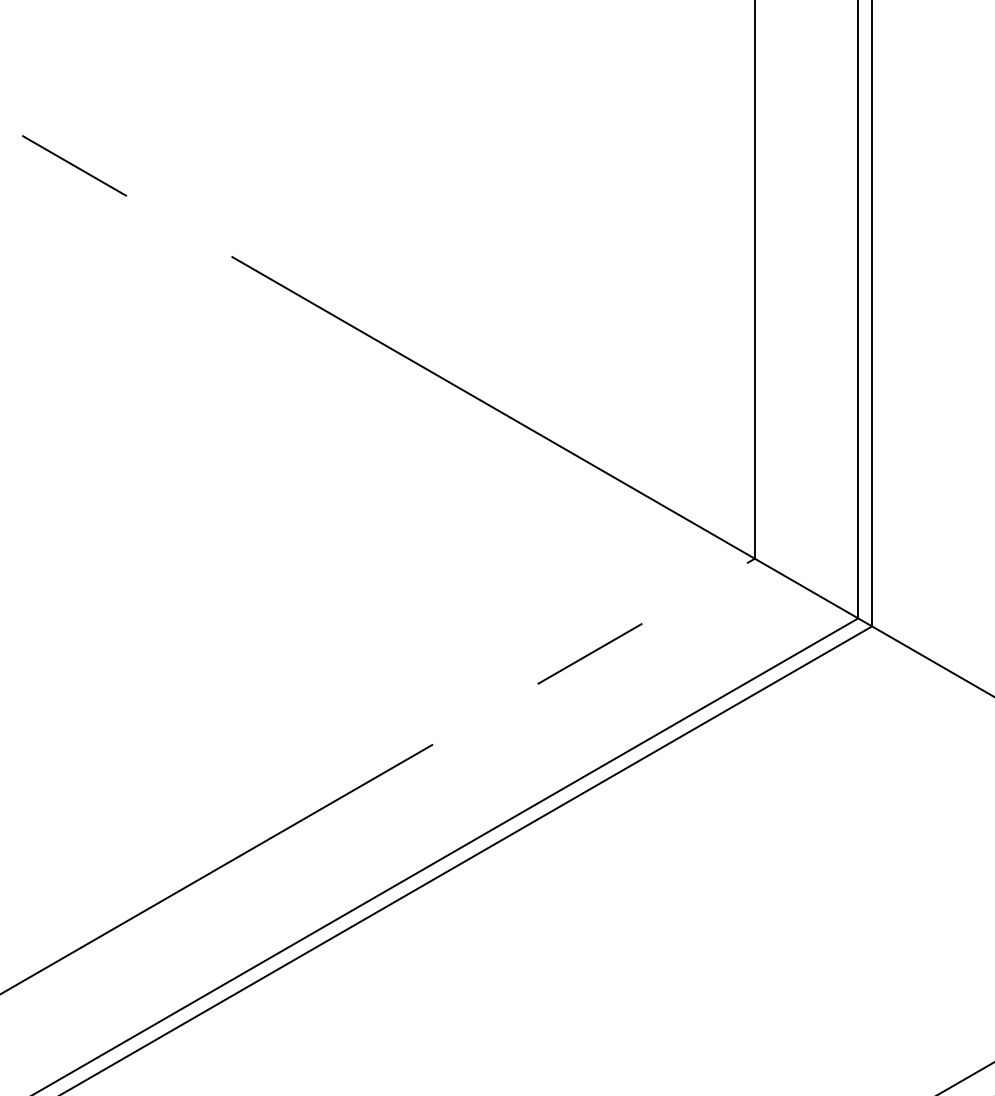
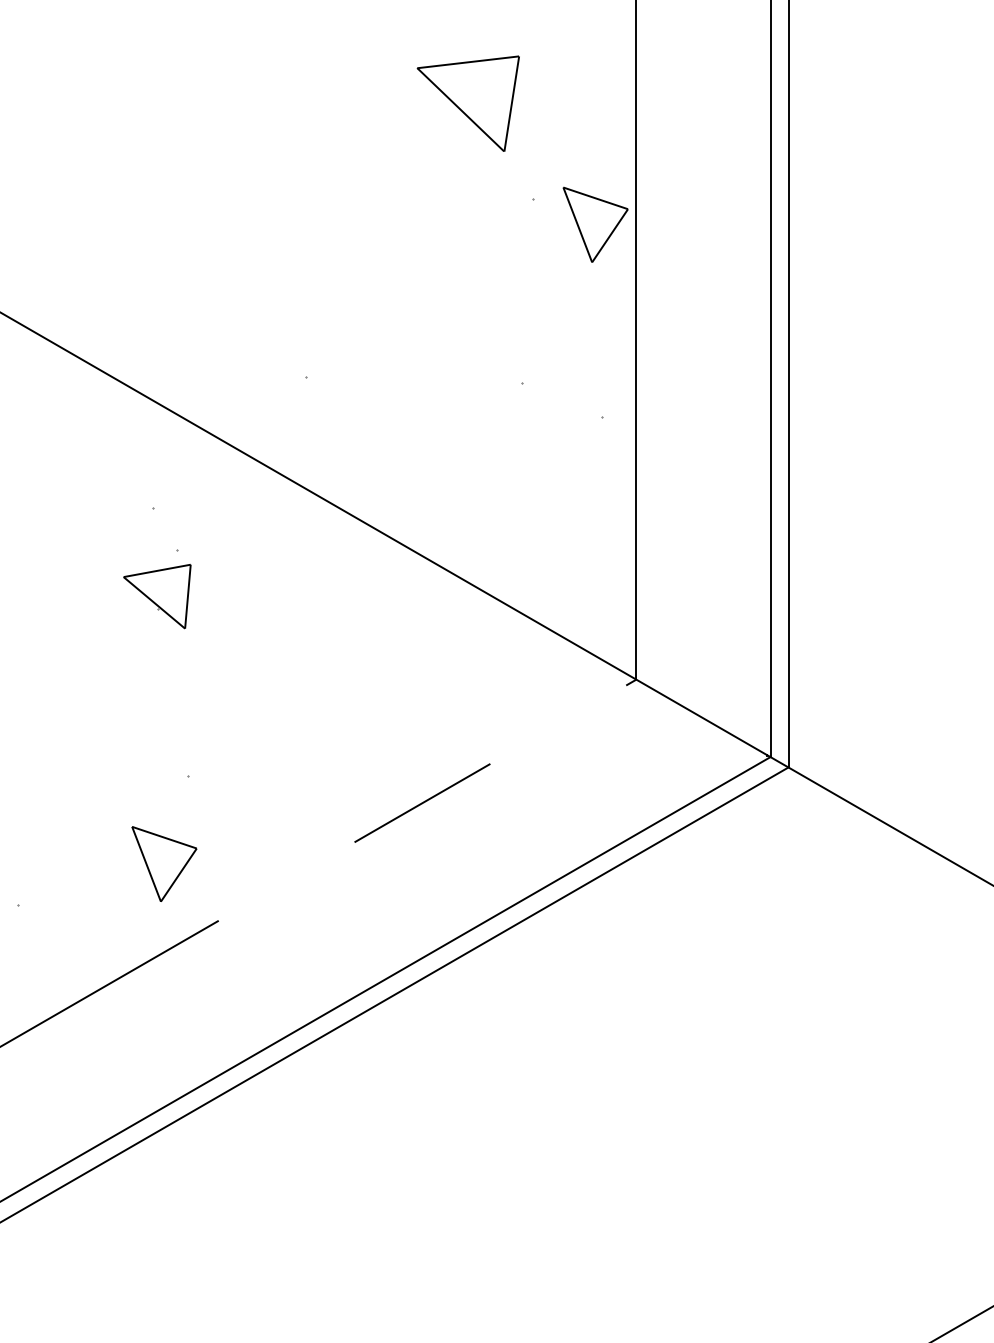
hatch: (624, 217) -> (467, 236), added
hatch: (347, 579) -> (107, 706), added

